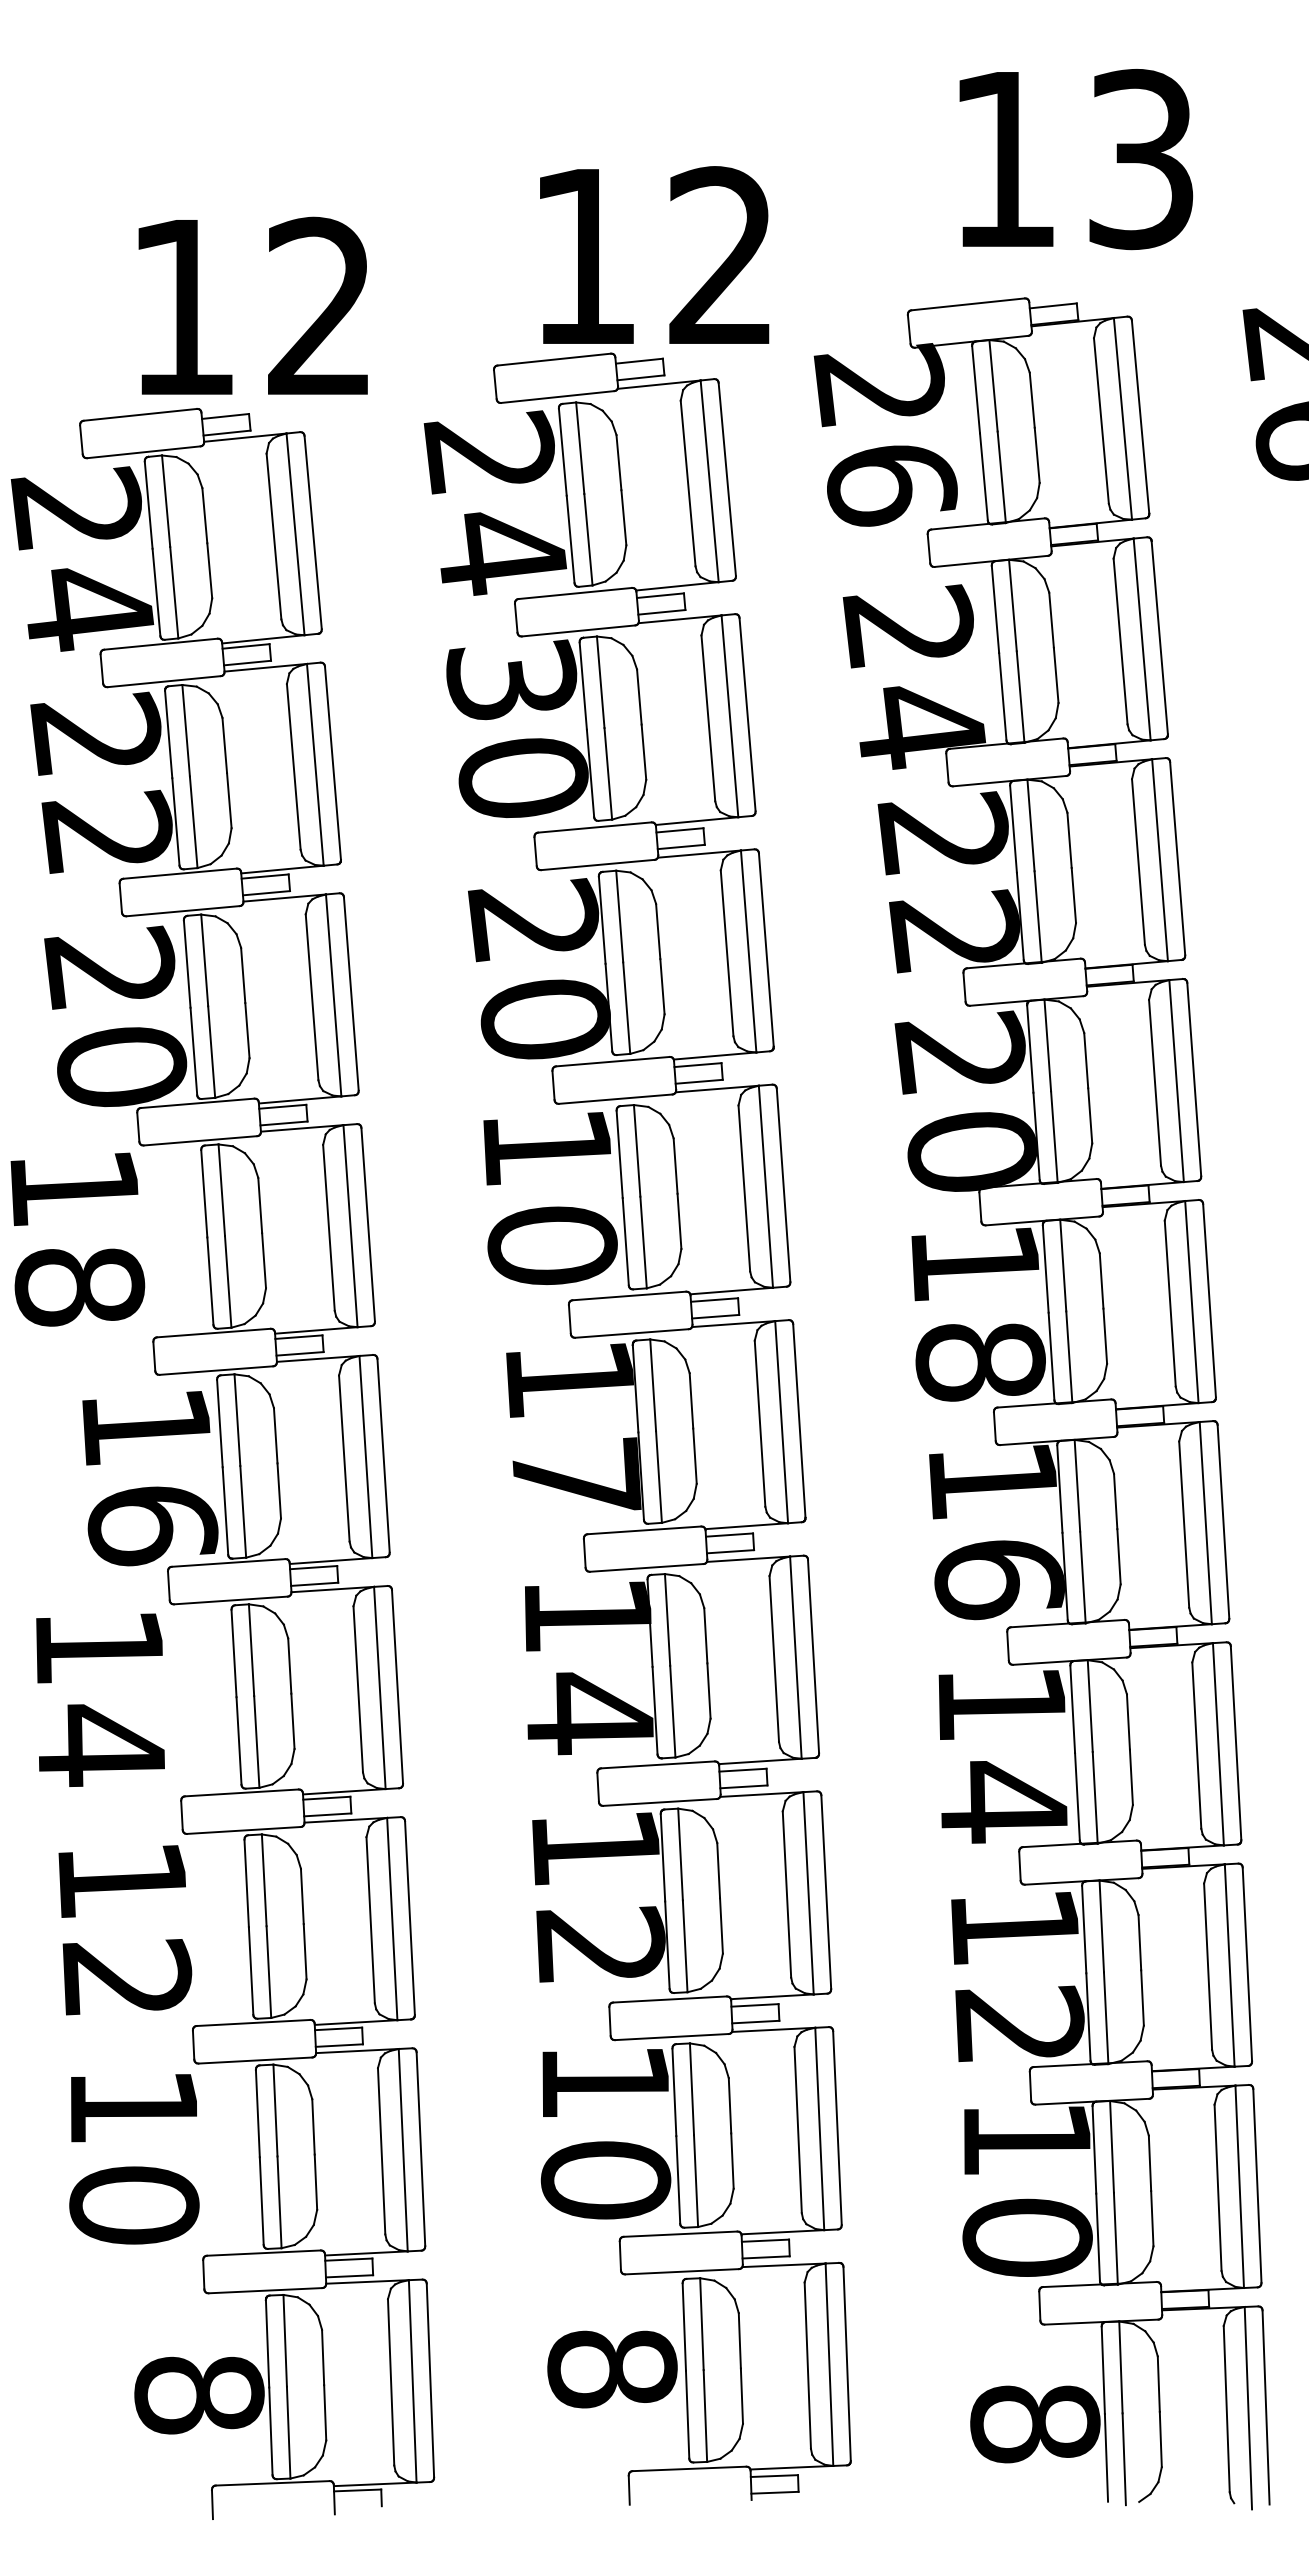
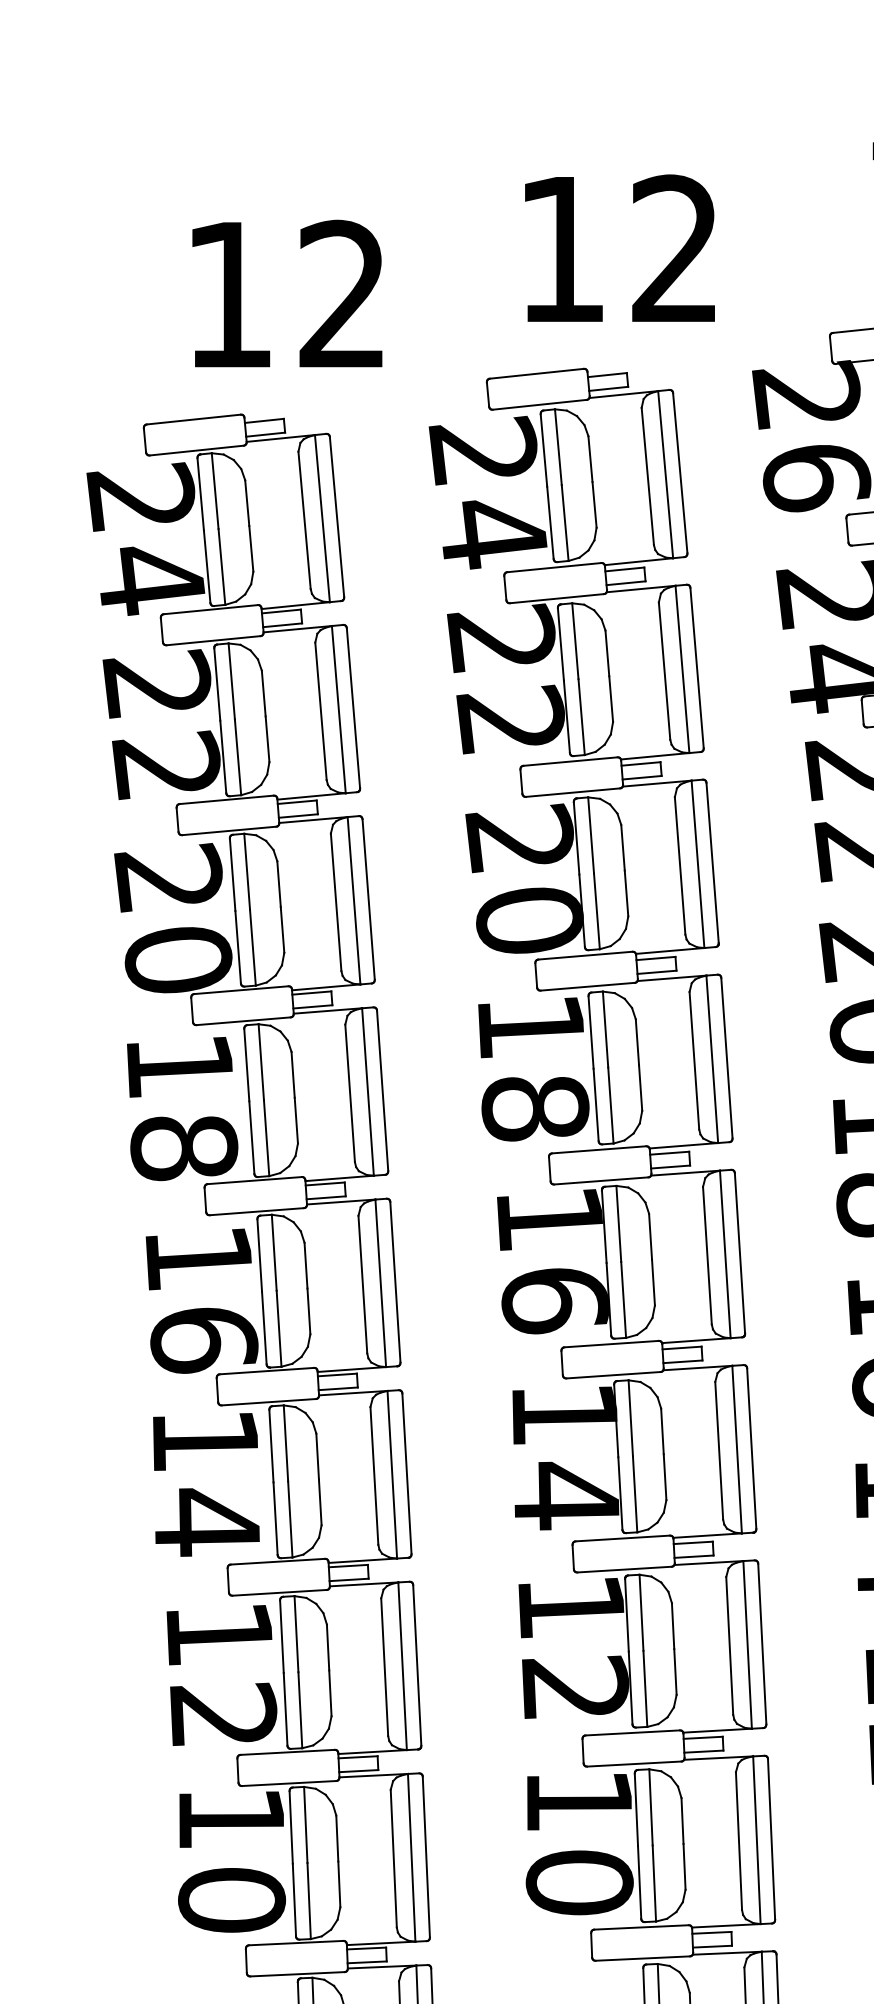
text: (654, 254) -> (619, 247), moved
text: (252, 305) -> (286, 293), moved
text: (516, 727) -> (505, 678), 30 -> 22
text: (77, 1239) -> (182, 1108), moved
text: (552, 1245) -> (535, 1108), 10 -> 18
text: (576, 1477) -> (555, 1300), 17 -> 16
text: (100, 1699) -> (206, 1484), moved
text: (125, 1930) -> (222, 1675), moved
text: (134, 2159) -> (232, 1862), moved

